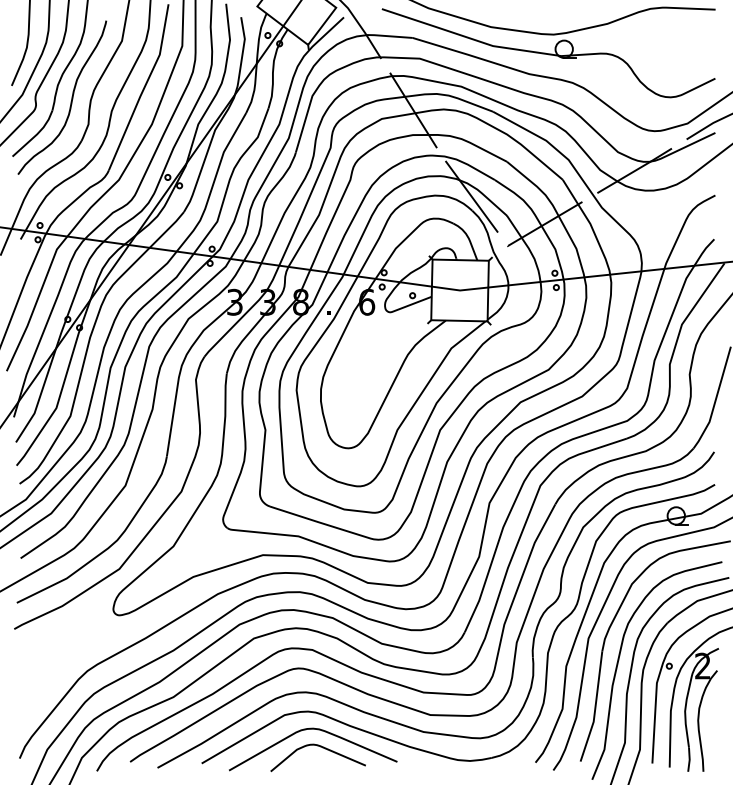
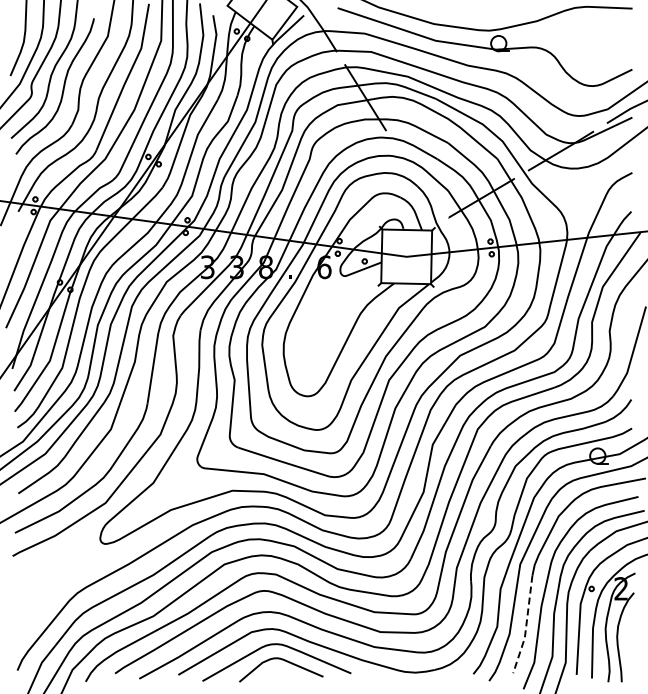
line: (471, 196) -> (416, 173), removed
line: (595, 708) -> (526, 626), solid -> dashed

